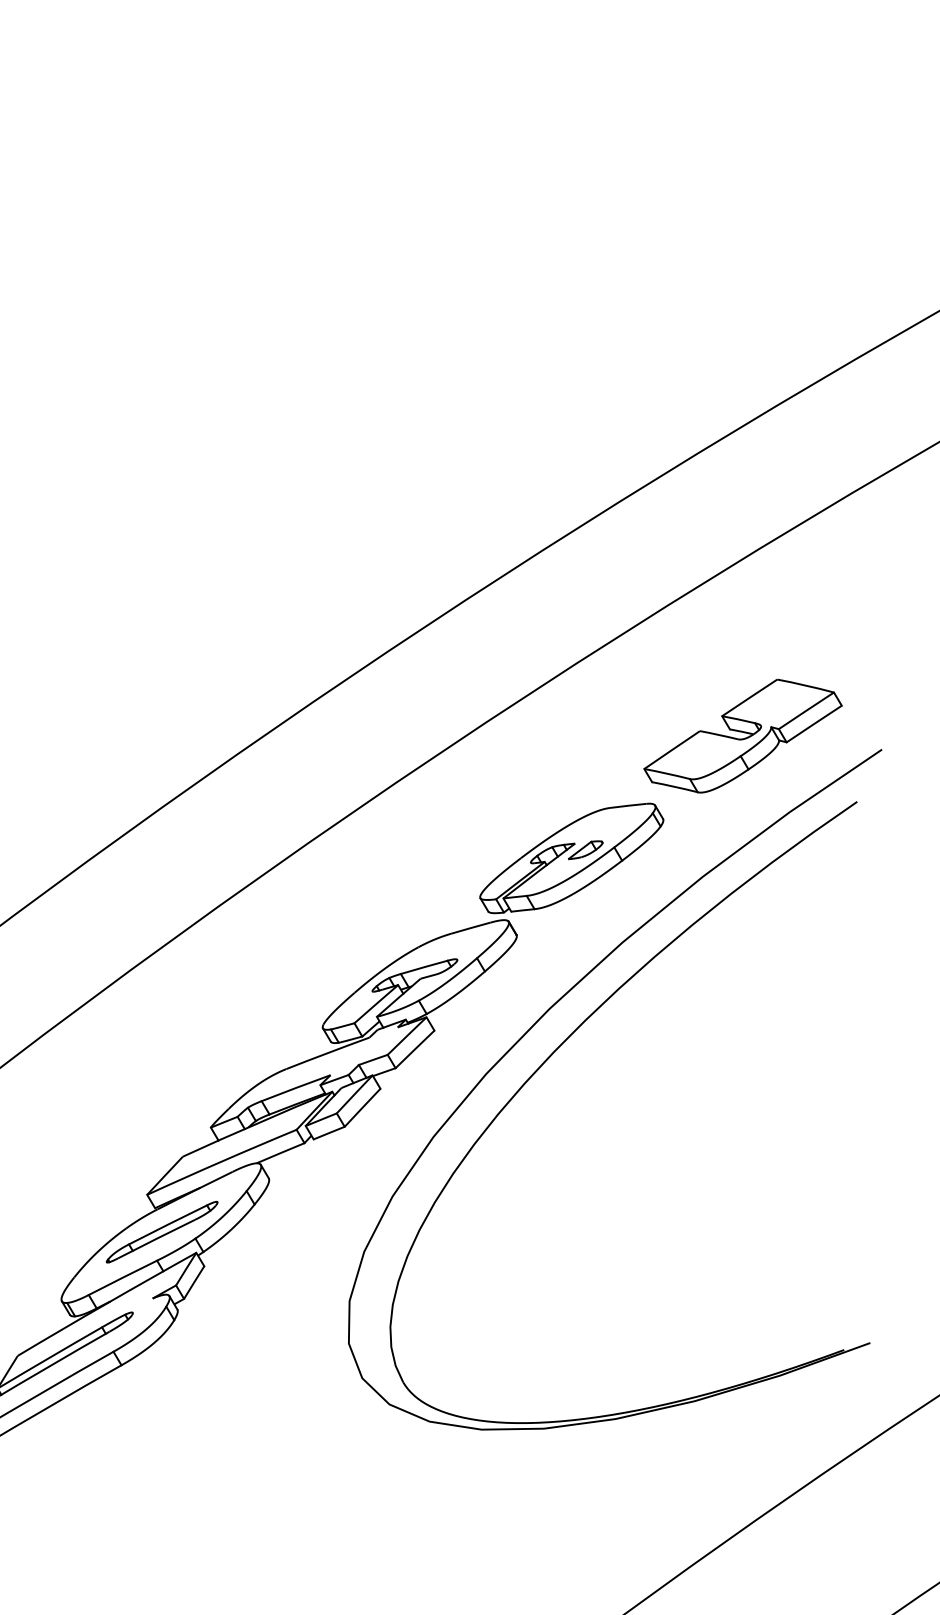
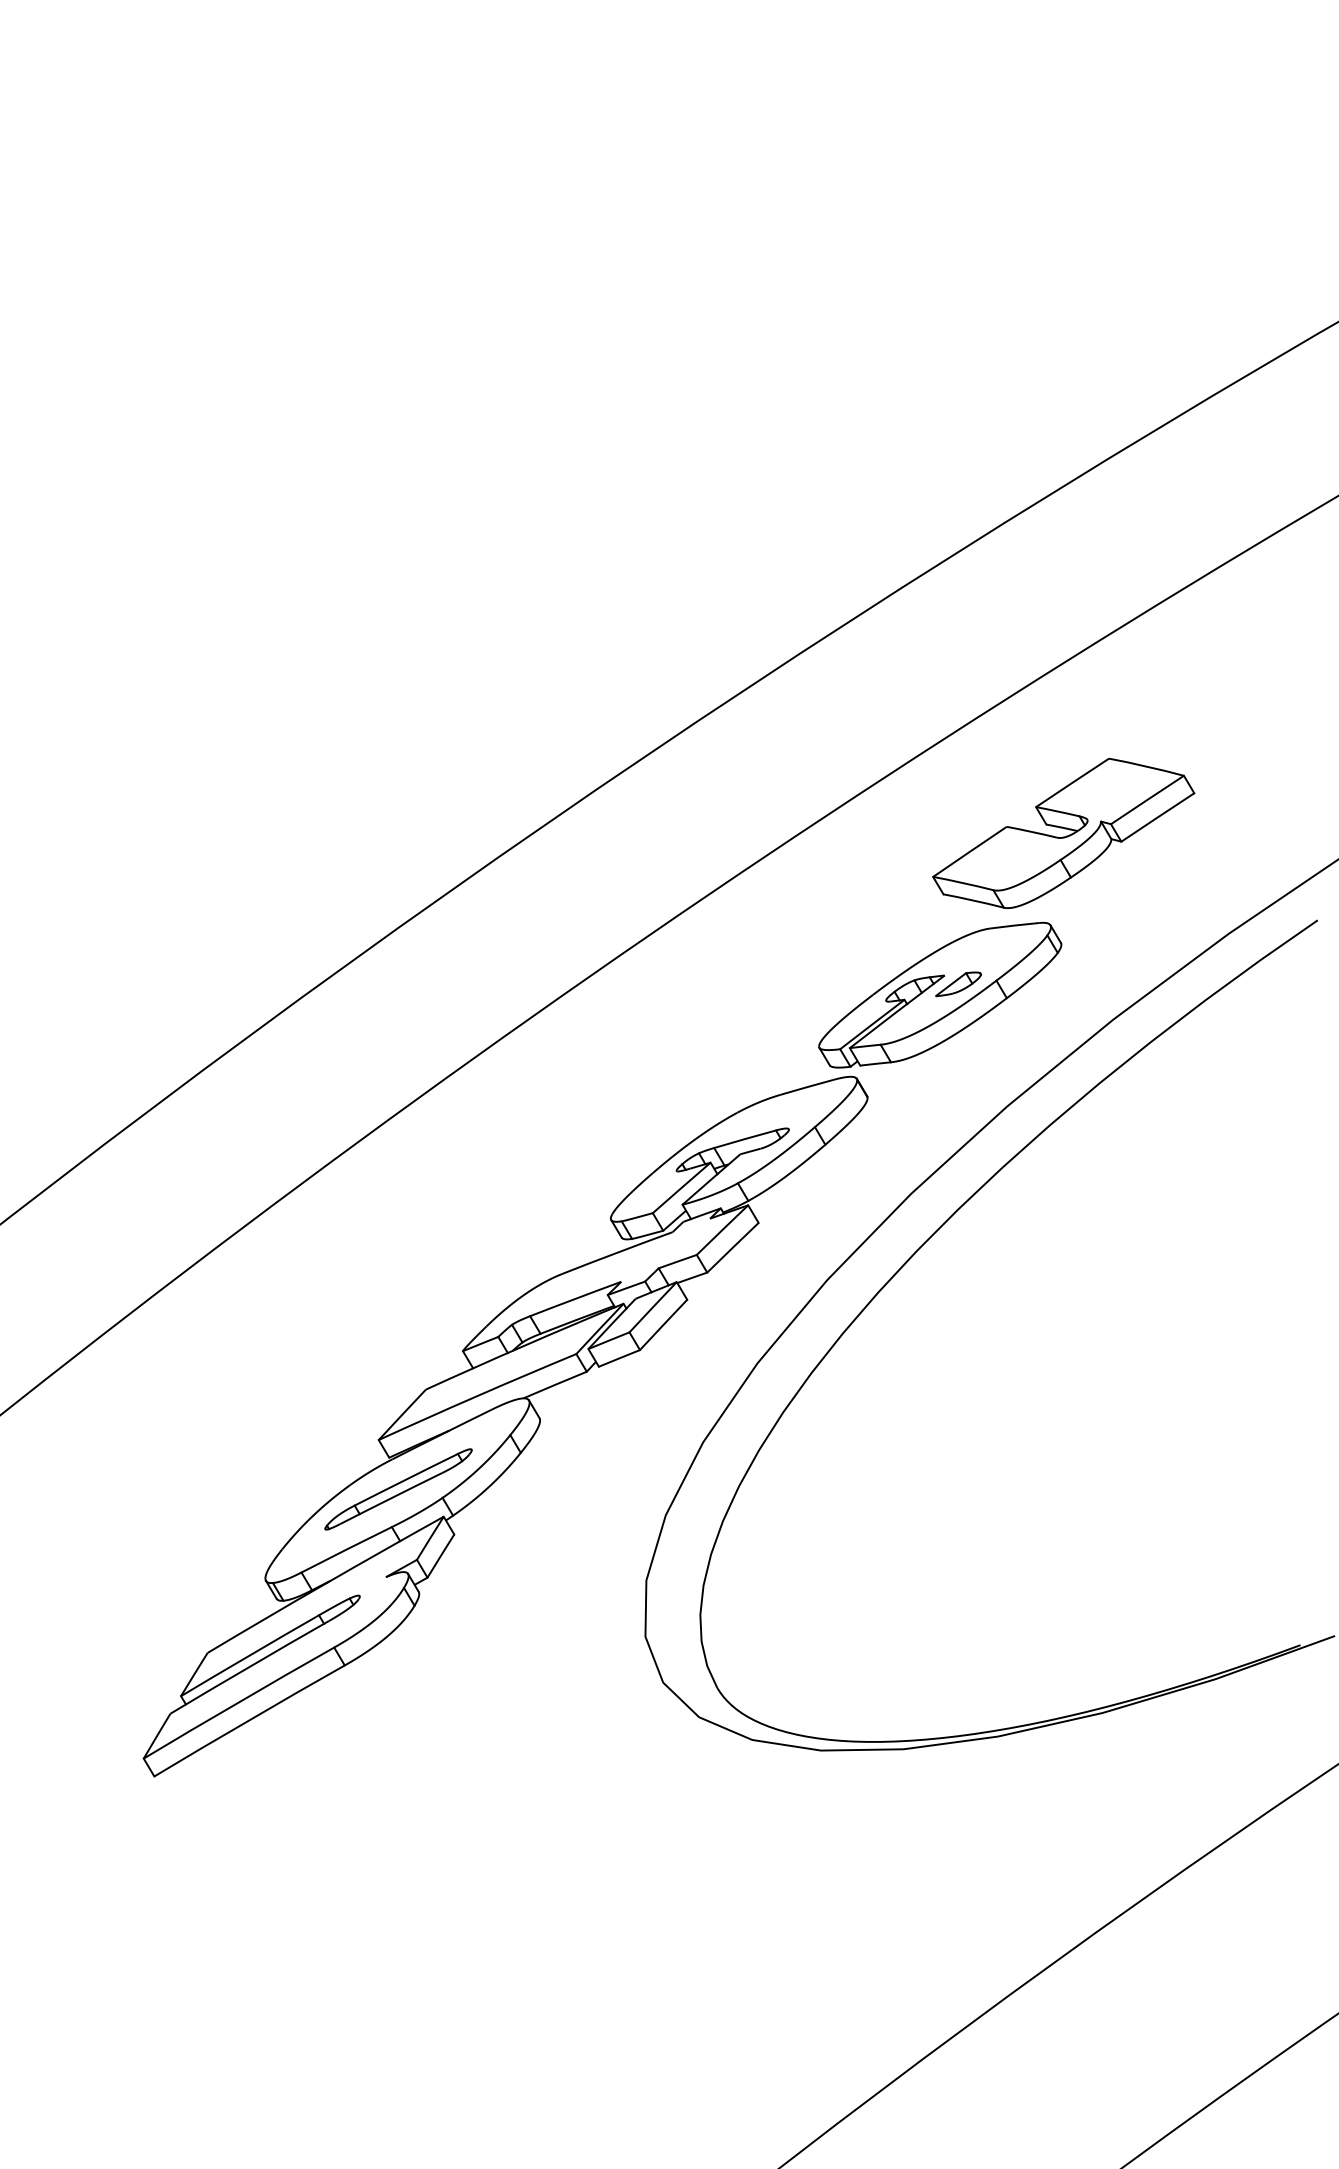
part: (742, 735) -> (1063, 832), moved

